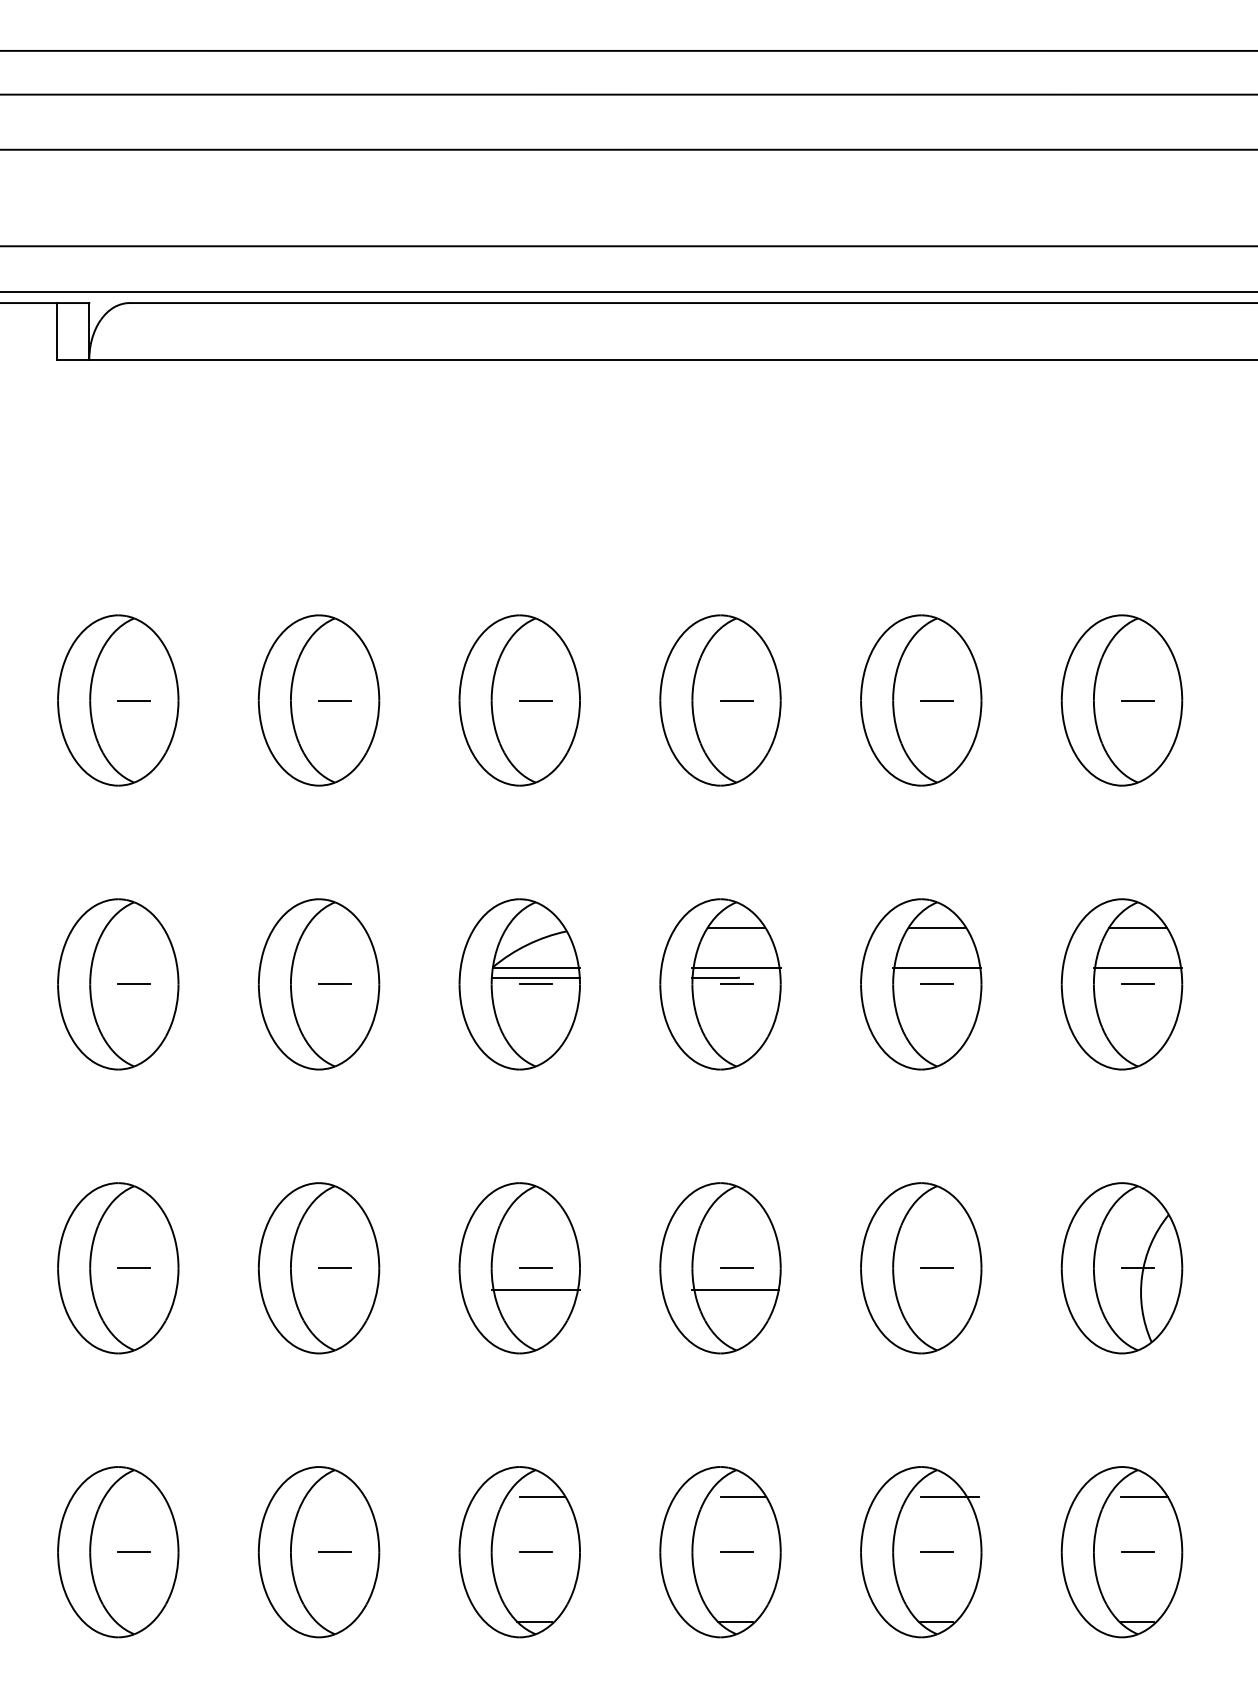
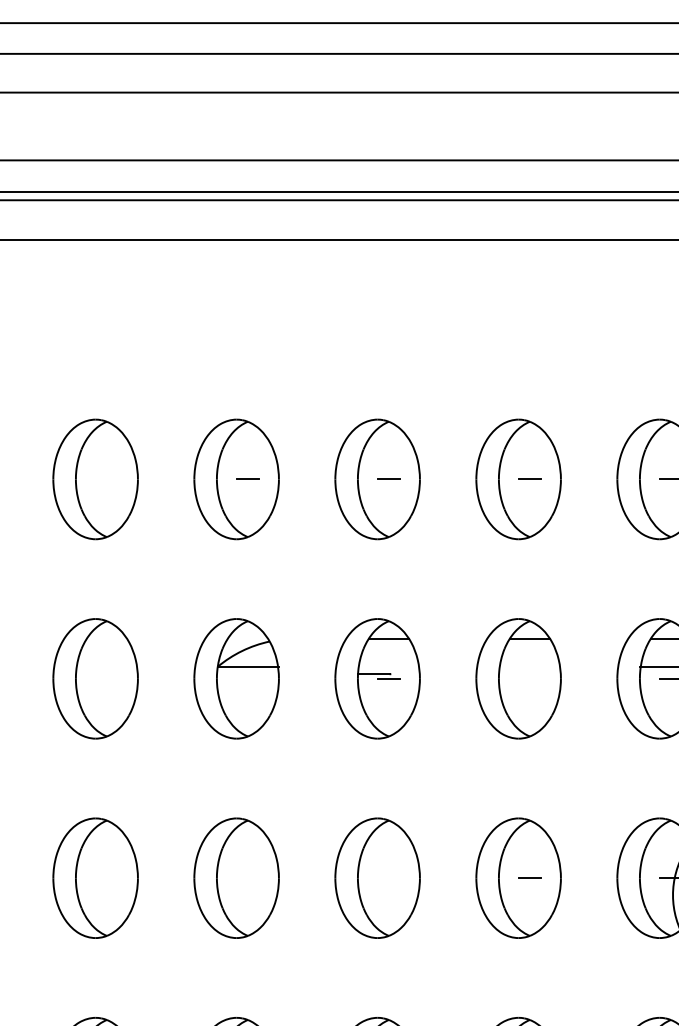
line: (335, 700) -> (107, 479), removed
line: (736, 967) -> (388, 666), removed
line: (937, 967) -> (530, 666), removed
line: (535, 977) -> (247, 673), removed
line: (335, 984) -> (107, 678), removed
line: (535, 984) -> (247, 678), removed
line: (937, 984) -> (530, 678), removed
line: (335, 1268) -> (107, 878), removed
line: (535, 1268) -> (247, 878), removed
line: (736, 1268) -> (388, 878), removed
line: (535, 1290) -> (247, 893), removed
line: (735, 1290) -> (388, 893), removed

